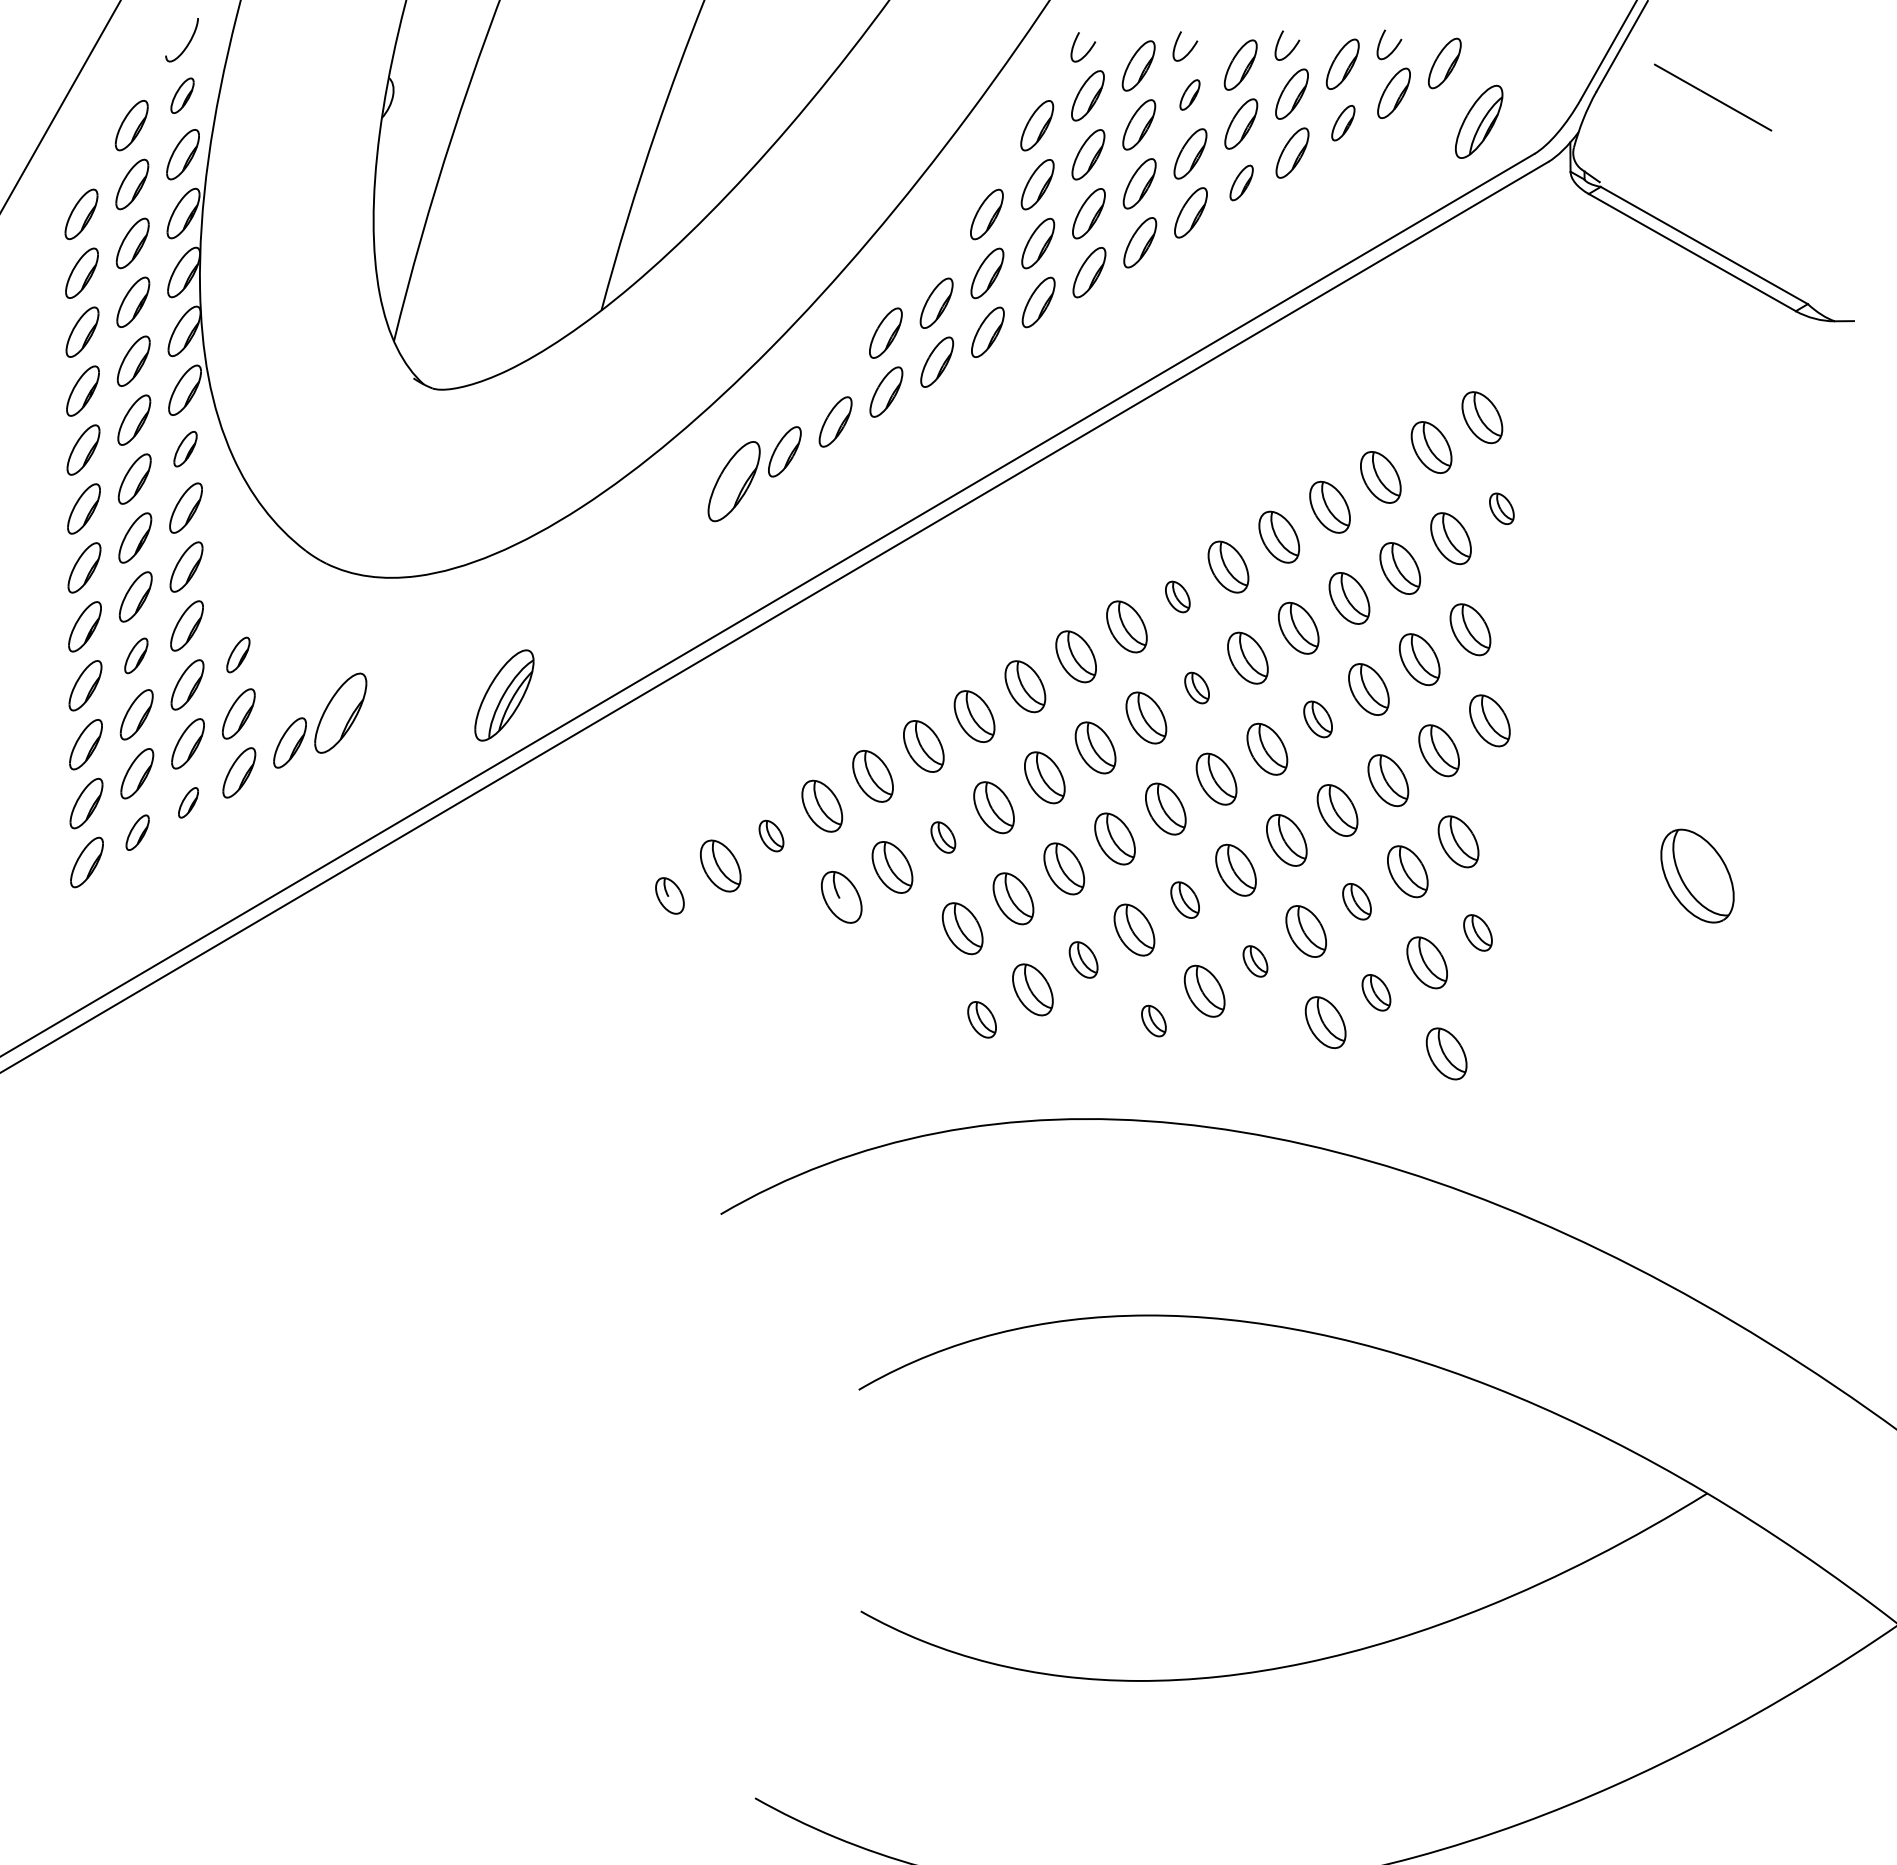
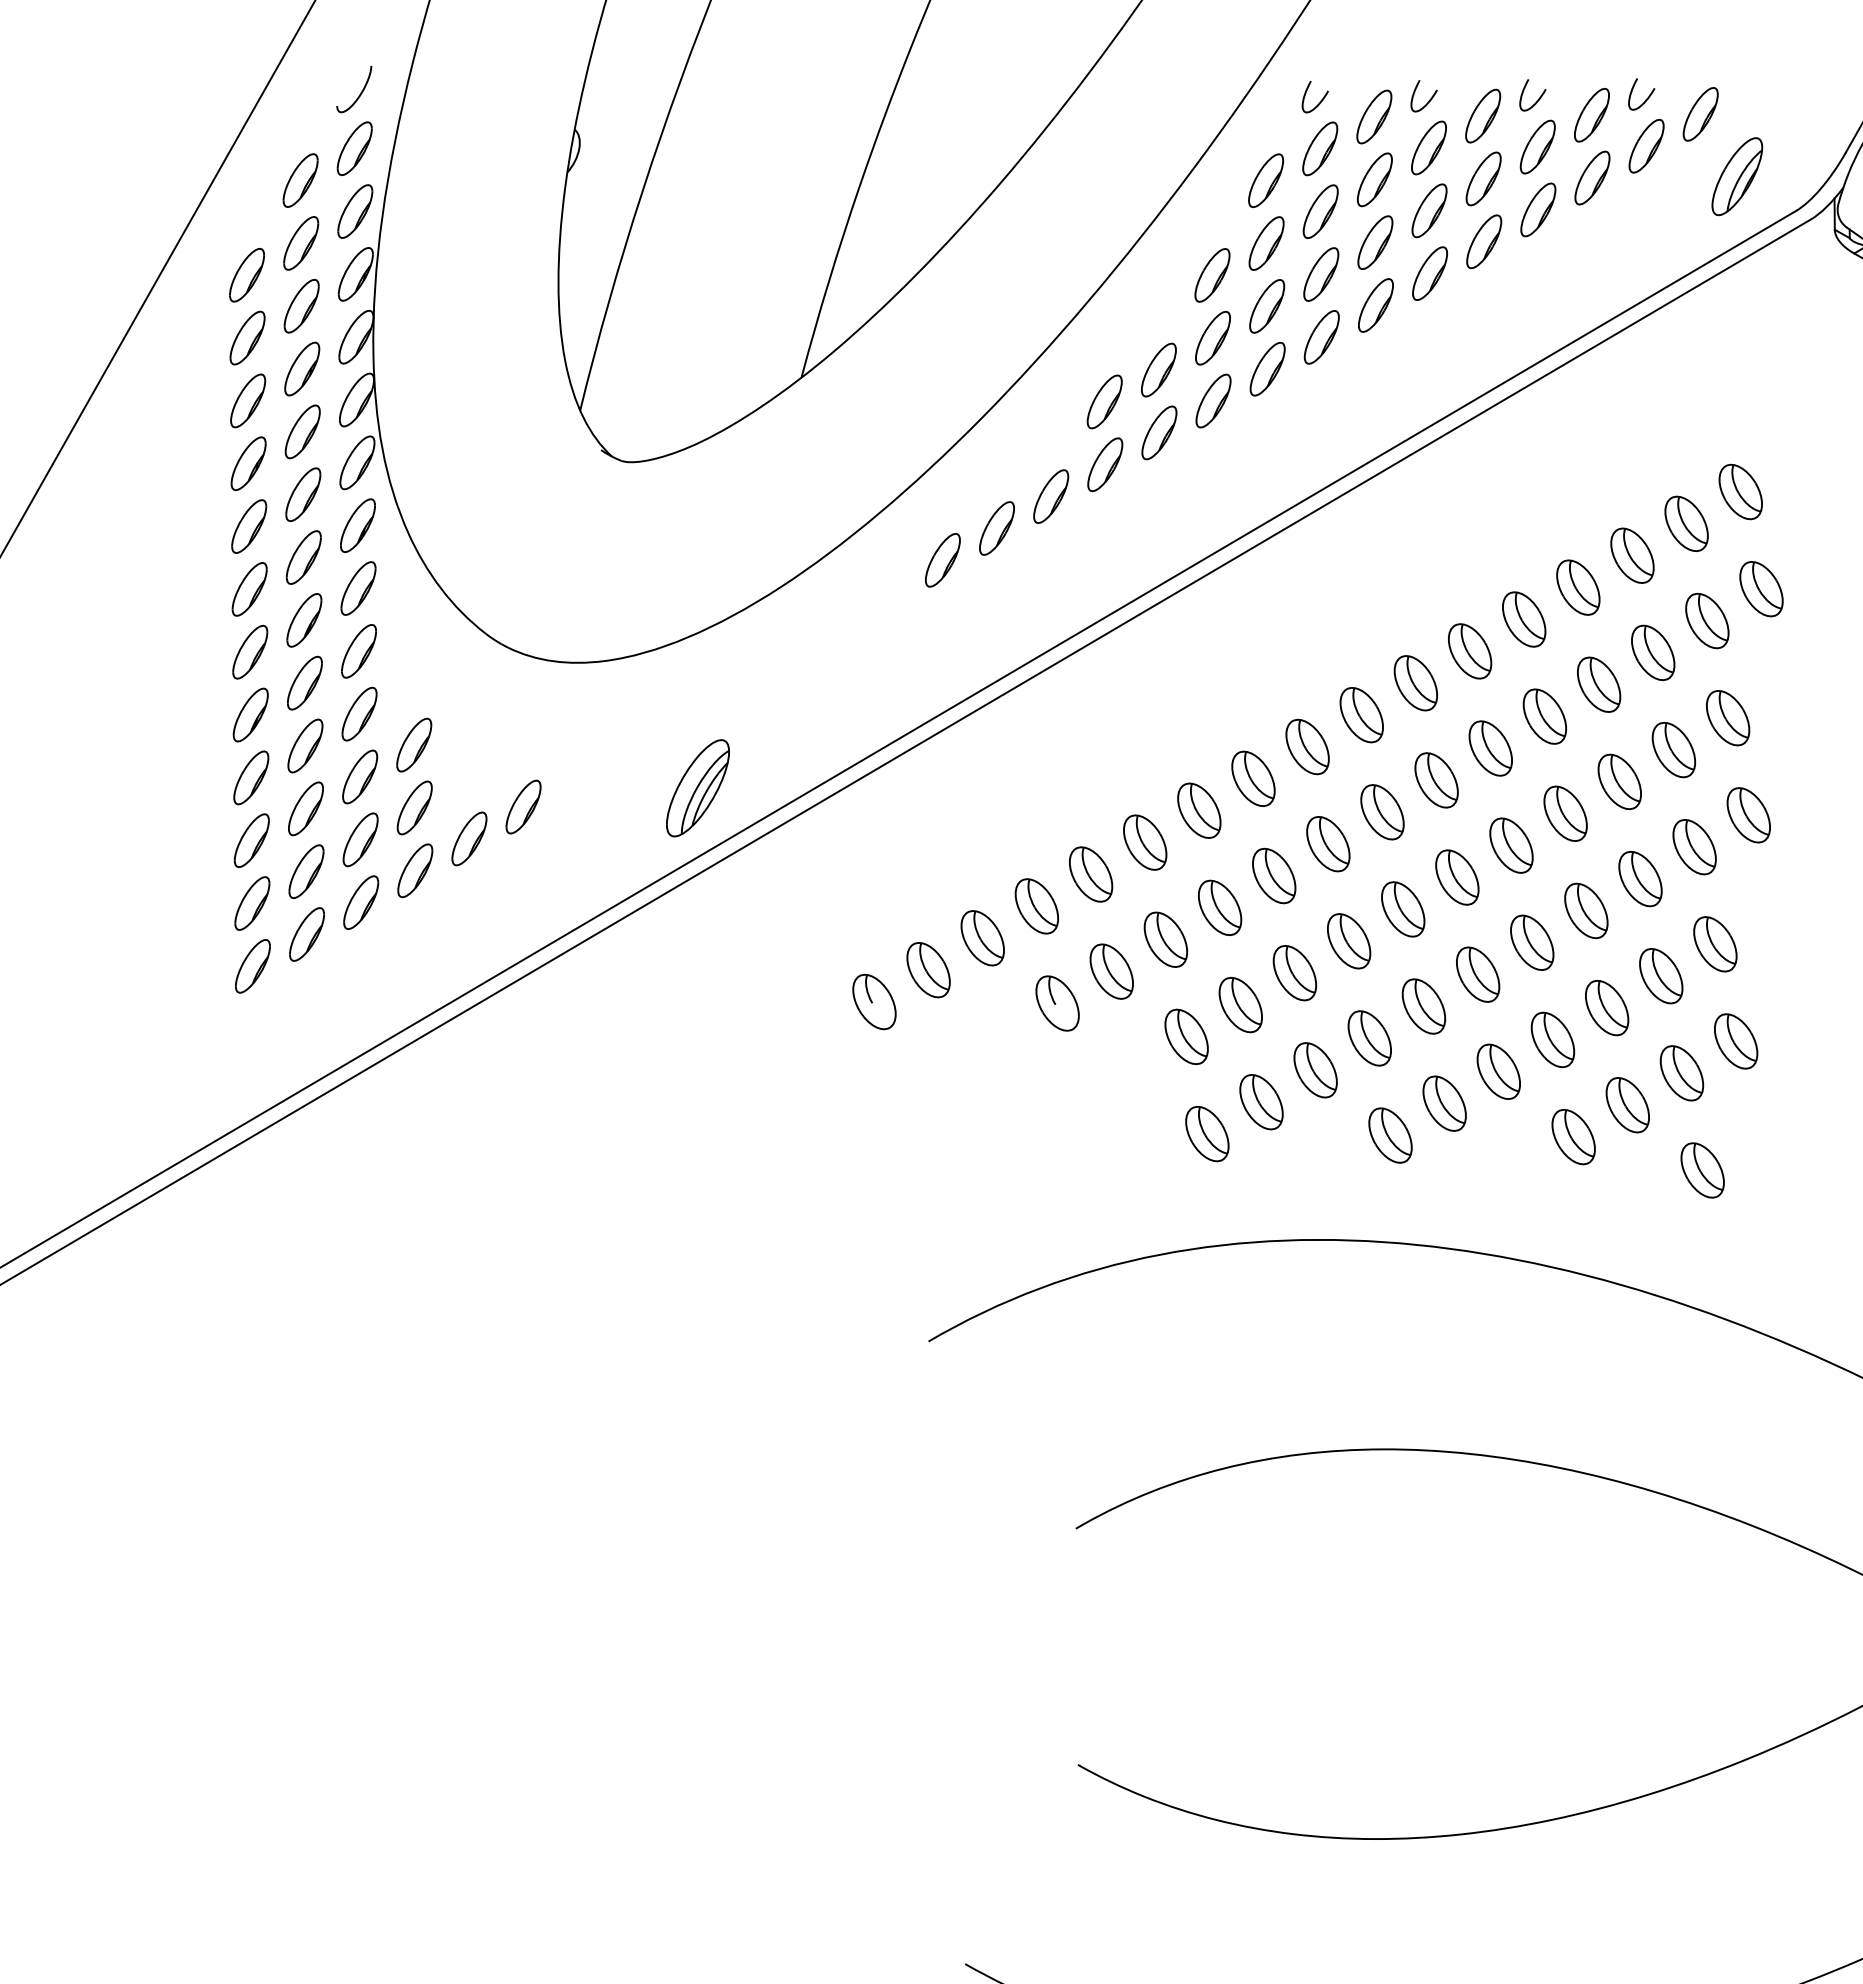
part: (1189, 94) -> (1428, 147), size x1.67
part: (182, 95) -> (354, 148), size x1.43
part: (1343, 122) -> (1592, 177), size x1.43
part: (1241, 182) -> (1483, 241), size x1.43
part: (185, 448) -> (357, 524), size x1.43
part: (733, 481) -> (942, 560), size x0.62
part: (1501, 508) -> (1761, 588), size x1.67
part: (1177, 596) -> (1415, 682), size x1.67
part: (238, 654) -> (414, 744), size x1.43
part: (136, 655) -> (305, 745), size x1.43
part: (1196, 687) -> (1435, 779), size x1.67
part: (340, 712) -> (523, 806), size x0.62
part: (1317, 719) -> (1564, 813), size x1.43
part: (188, 802) -> (361, 902), size x1.67
part: (137, 832) -> (306, 934), size x1.43
part: (771, 835) -> (982, 937), size x1.67
part: (943, 837) -> (1166, 939), size x1.67
part: (669, 895) -> (874, 1001), size x1.43
part: (1184, 899) -> (1423, 1005), size x1.43
part: (1356, 901) -> (1606, 1007), size x1.43
part: (1477, 932) -> (1735, 1040), size x1.43
part: (1083, 959) -> (1315, 1069), size x1.43
part: (1255, 961) -> (1498, 1071), size x1.67
part: (1376, 992) -> (1627, 1104), size x1.43
part: (981, 1019) -> (1206, 1133), size x1.43
part: (1153, 1020) -> (1390, 1134), size x1.67

